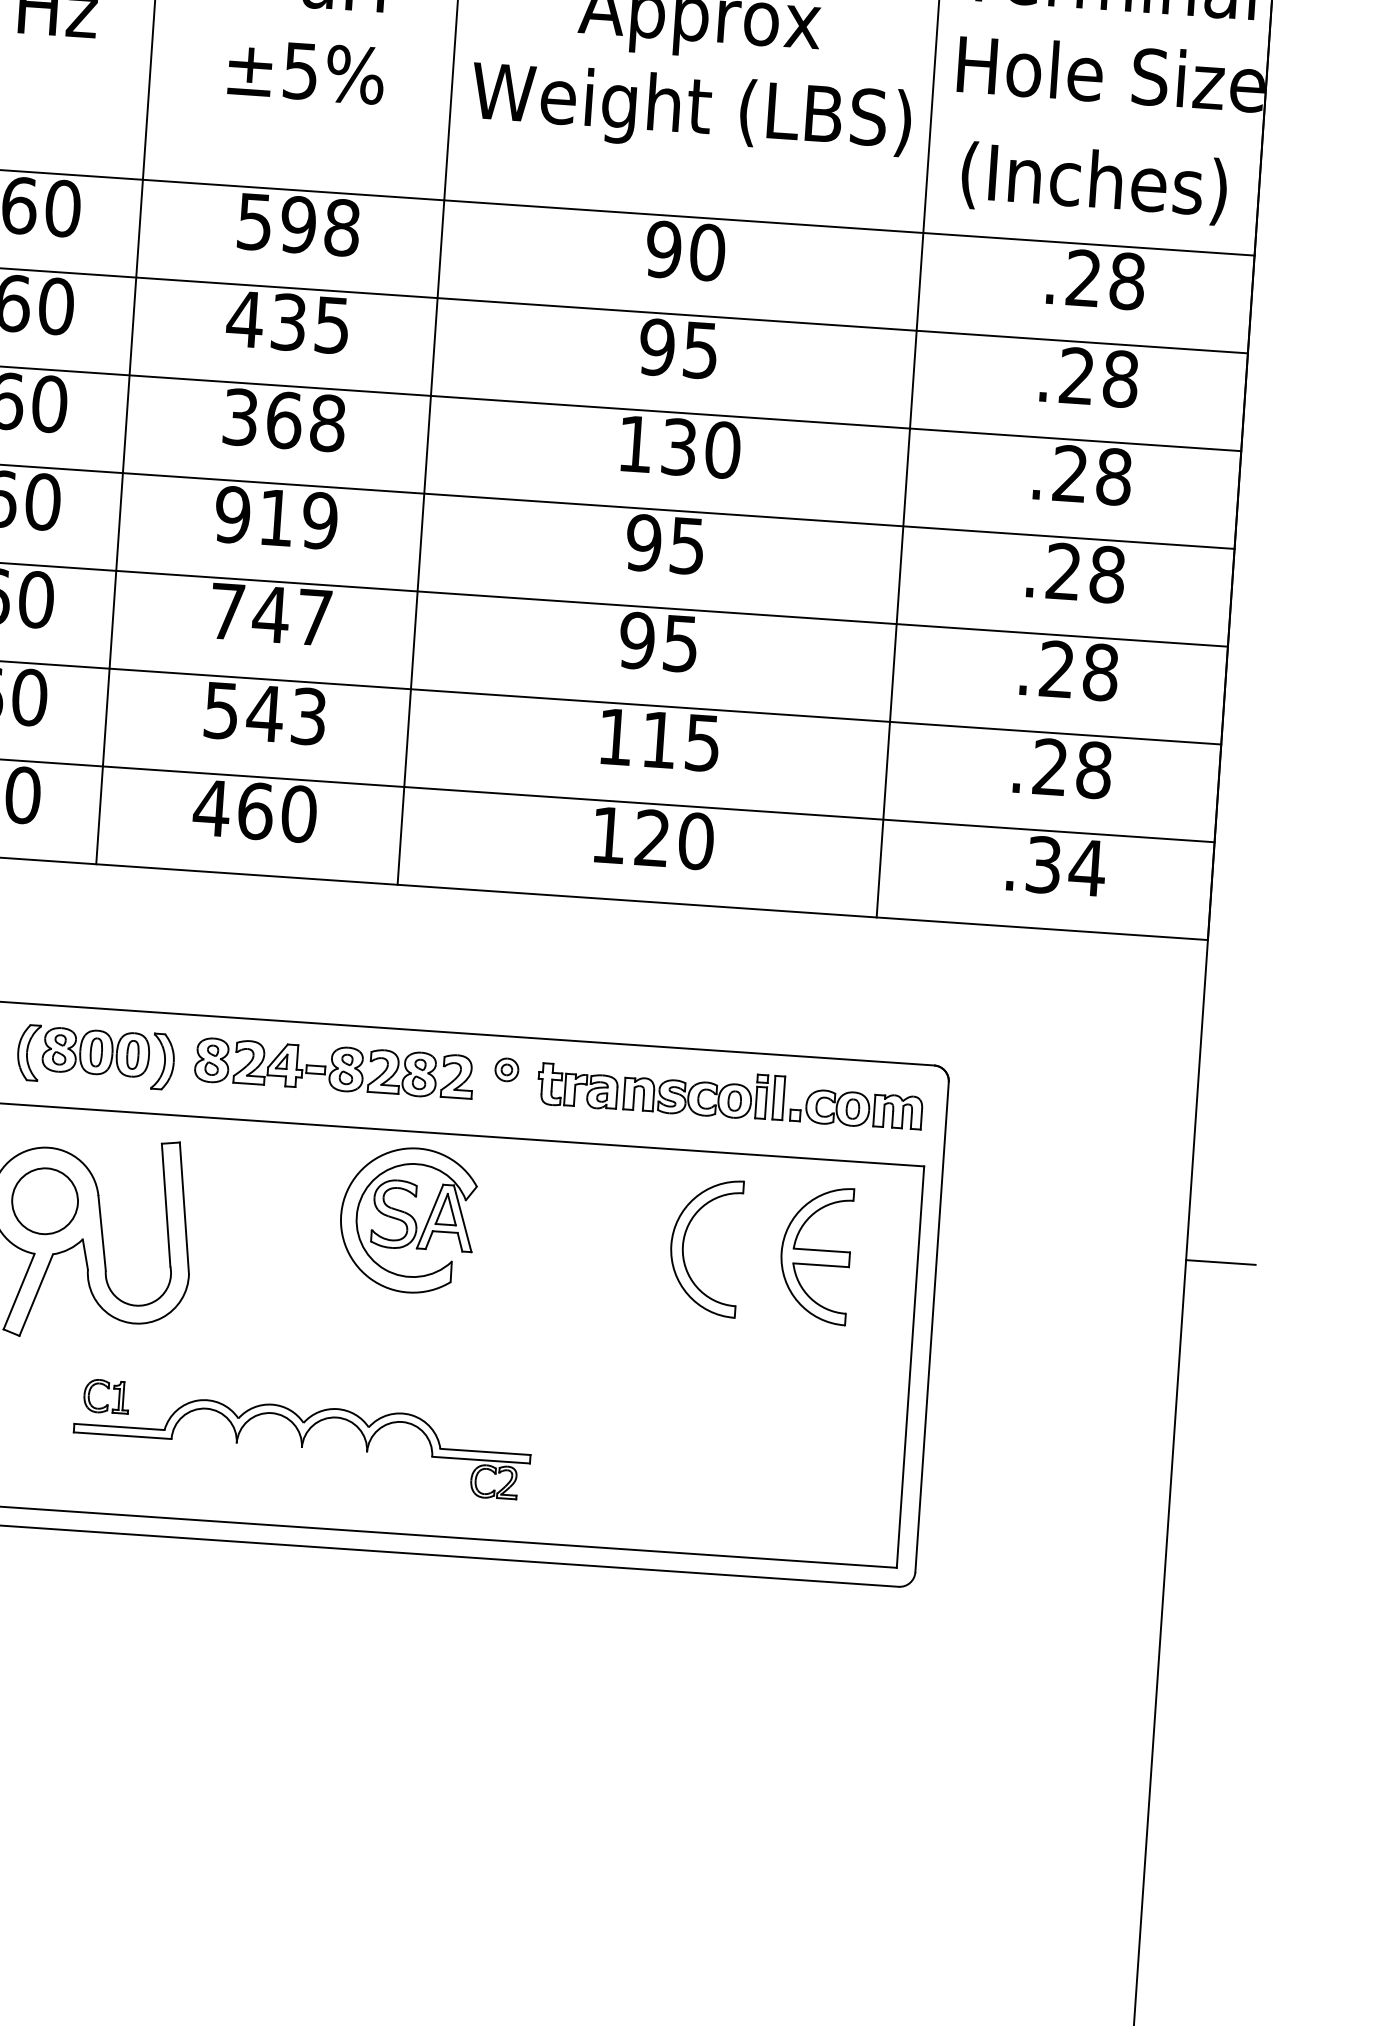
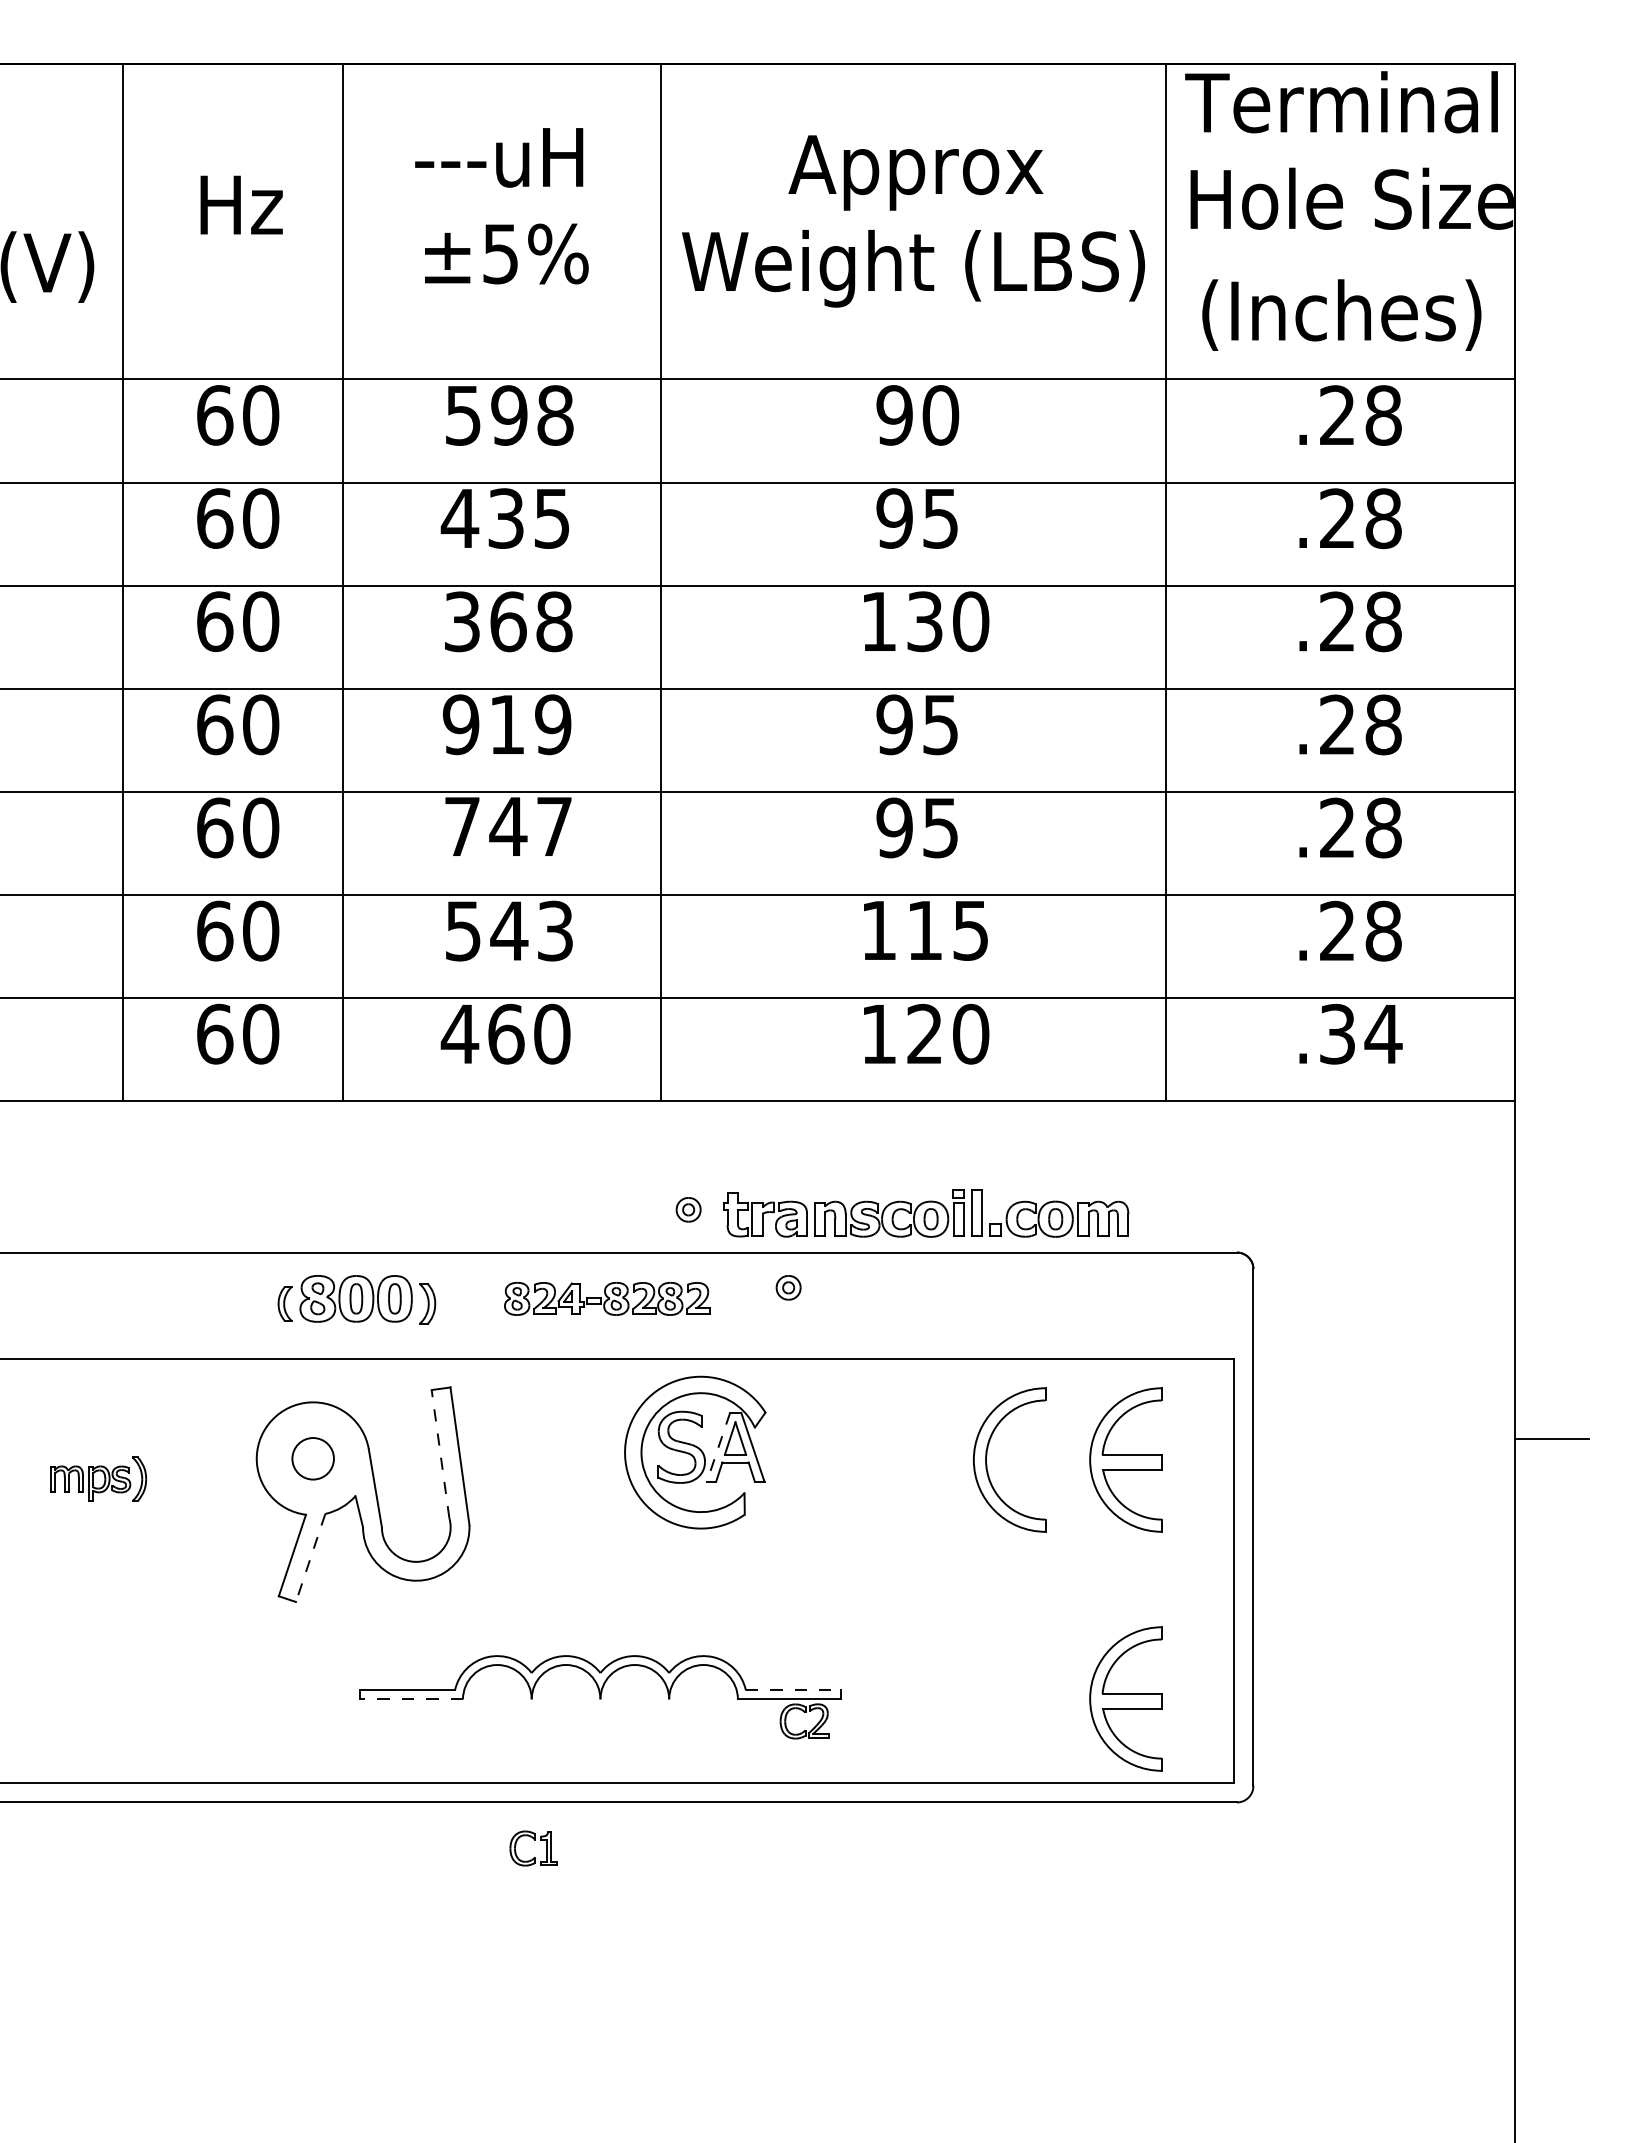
part: (417, 989) -> (688, 1209), added
part: (27, 1052) -> (284, 1303), size x0.6
part: (163, 1061) -> (427, 1303), size x0.7
part: (333, 1068) -> (606, 1298), size x0.7
part: (730, 1095) -> (926, 1213), moved
circle: (44, 1200) -> (312, 1458), size x0.6
line: (166, 1205) -> (440, 1454), solid -> dashed
line: (430, 1216) -> (718, 1447), solid -> dashed
line: (36, 1295) -> (310, 1558), solid -> dashed
part: (107, 1389) -> (534, 1840), moved
line: (122, 1435) -> (411, 1699), solid -> dashed
line: (485, 1451) -> (793, 1690), solid -> dashed
part: (799, 1481) -> (1125, 1698), added

